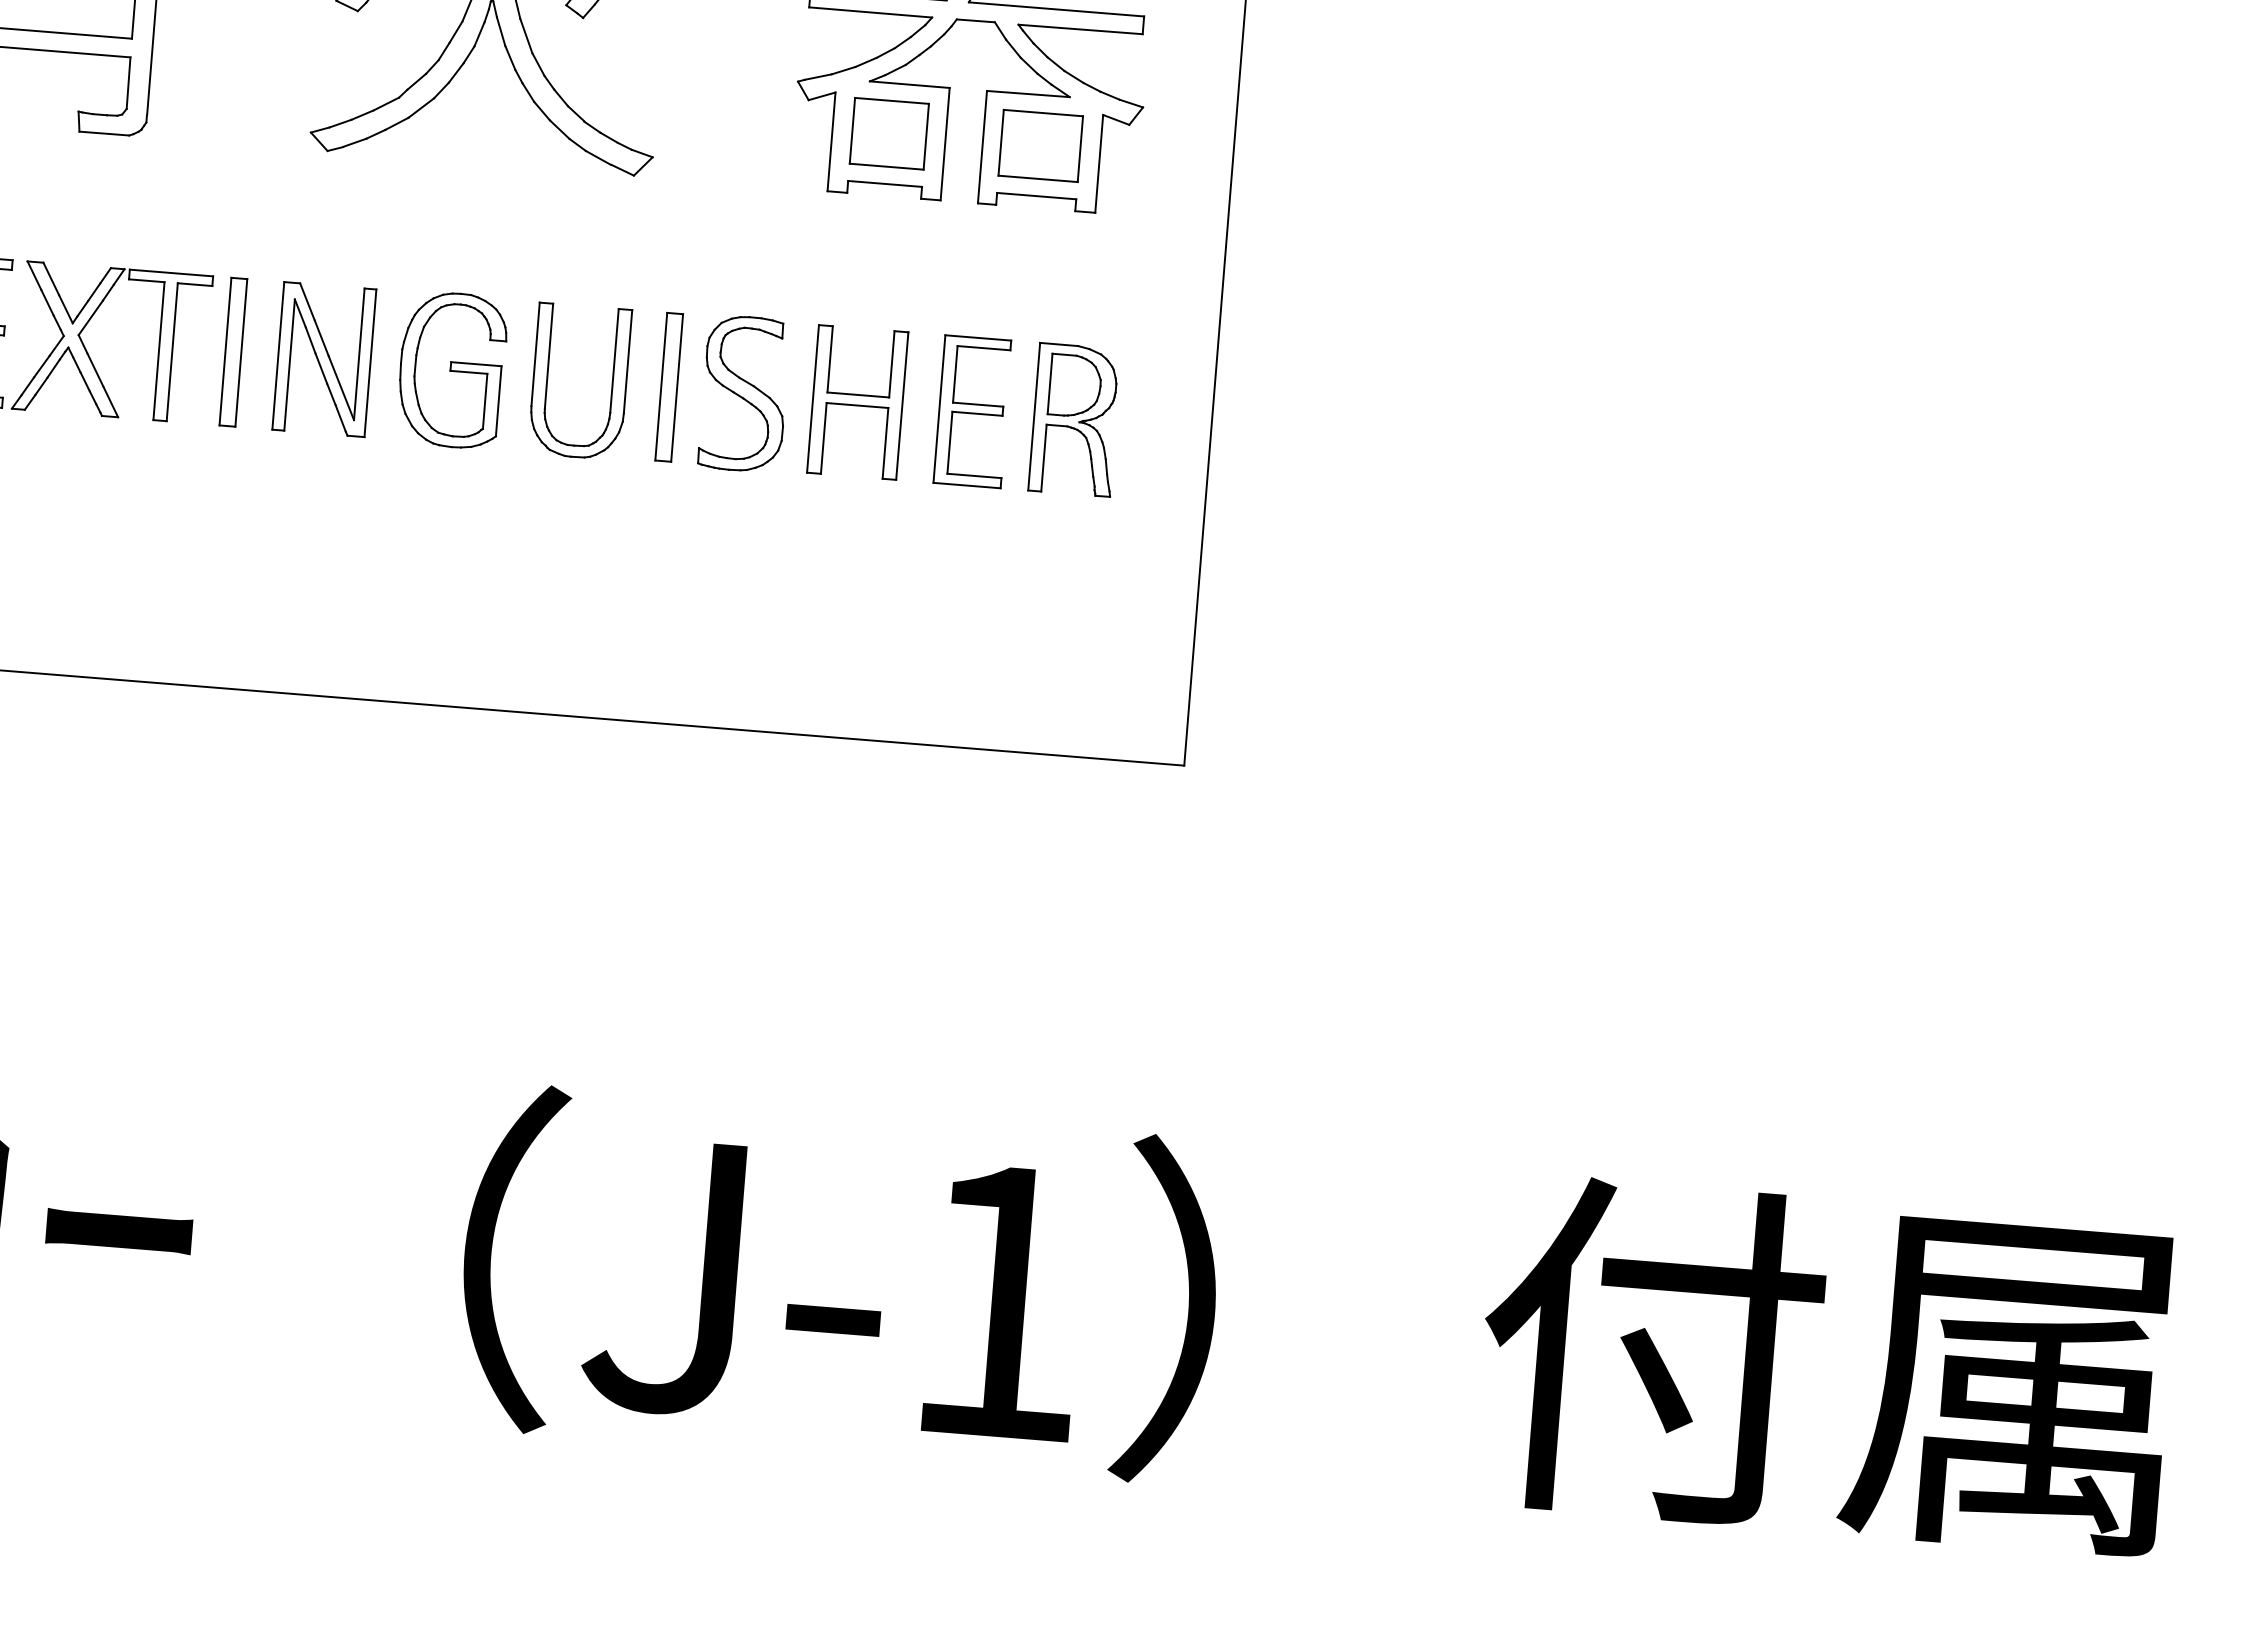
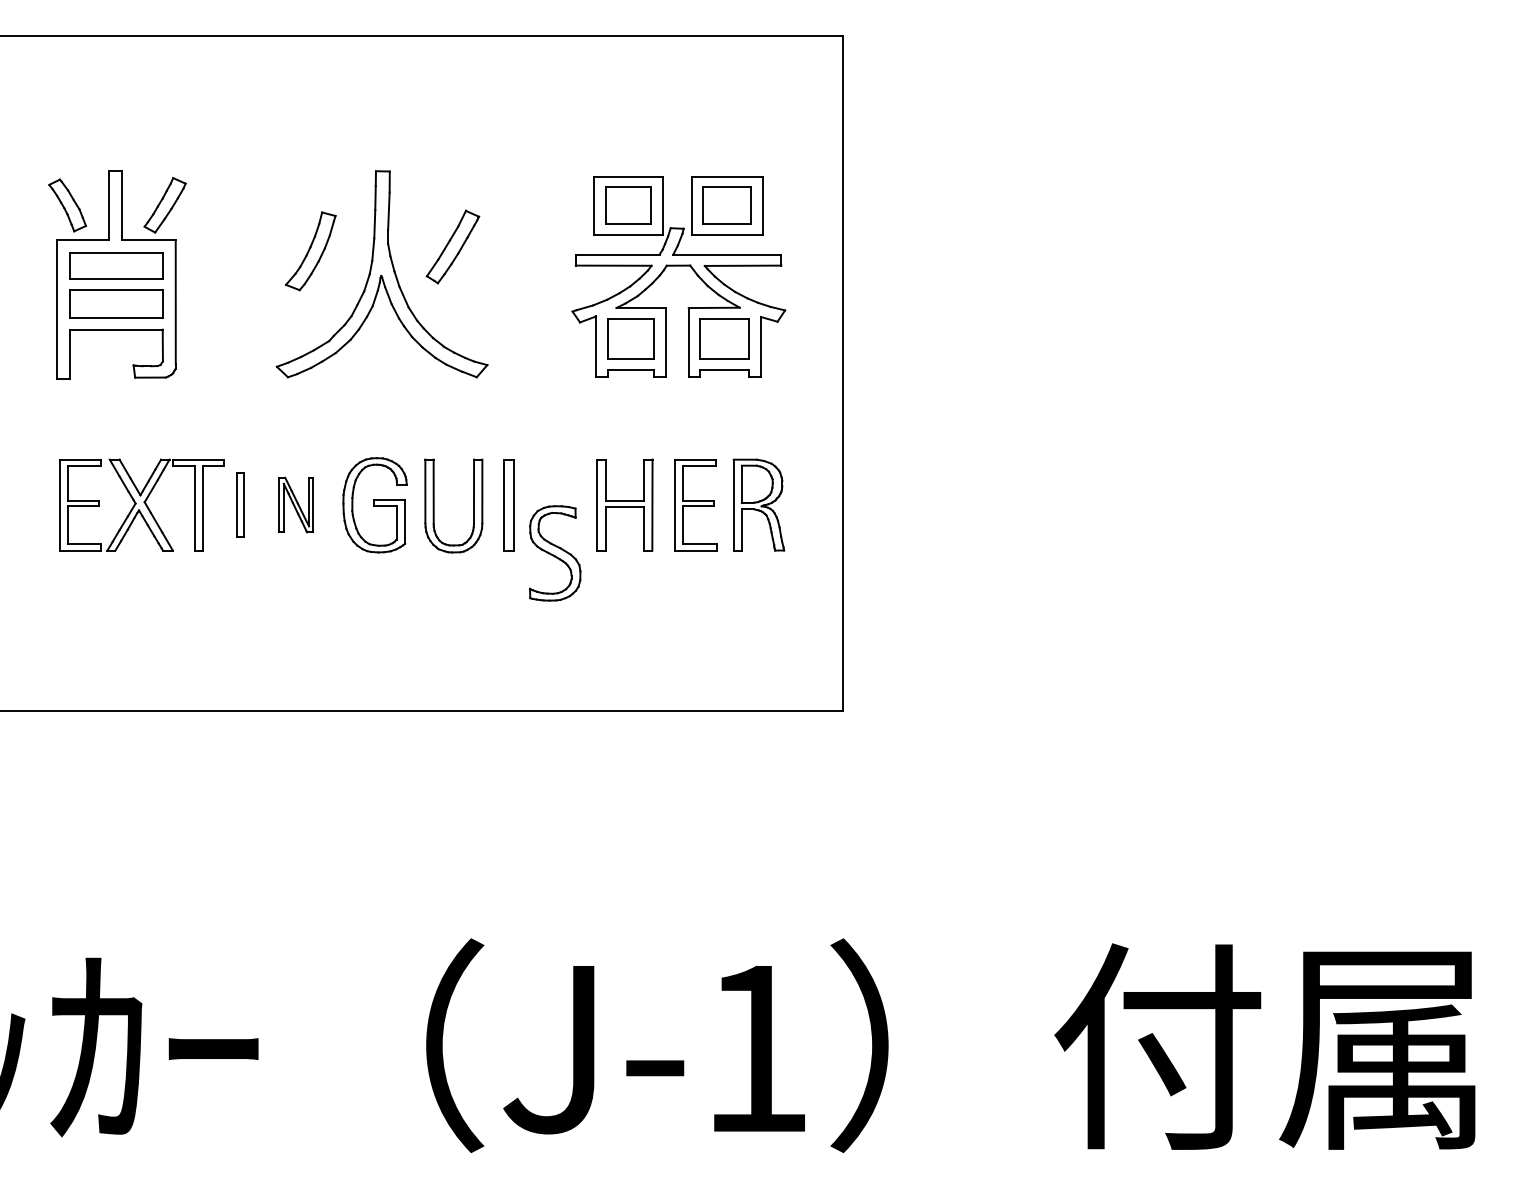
part: (232, 352) -> (239, 505), size x0.7
part: (324, 358) -> (296, 504), size x0.6
part: (744, 394) -> (555, 553), moved

